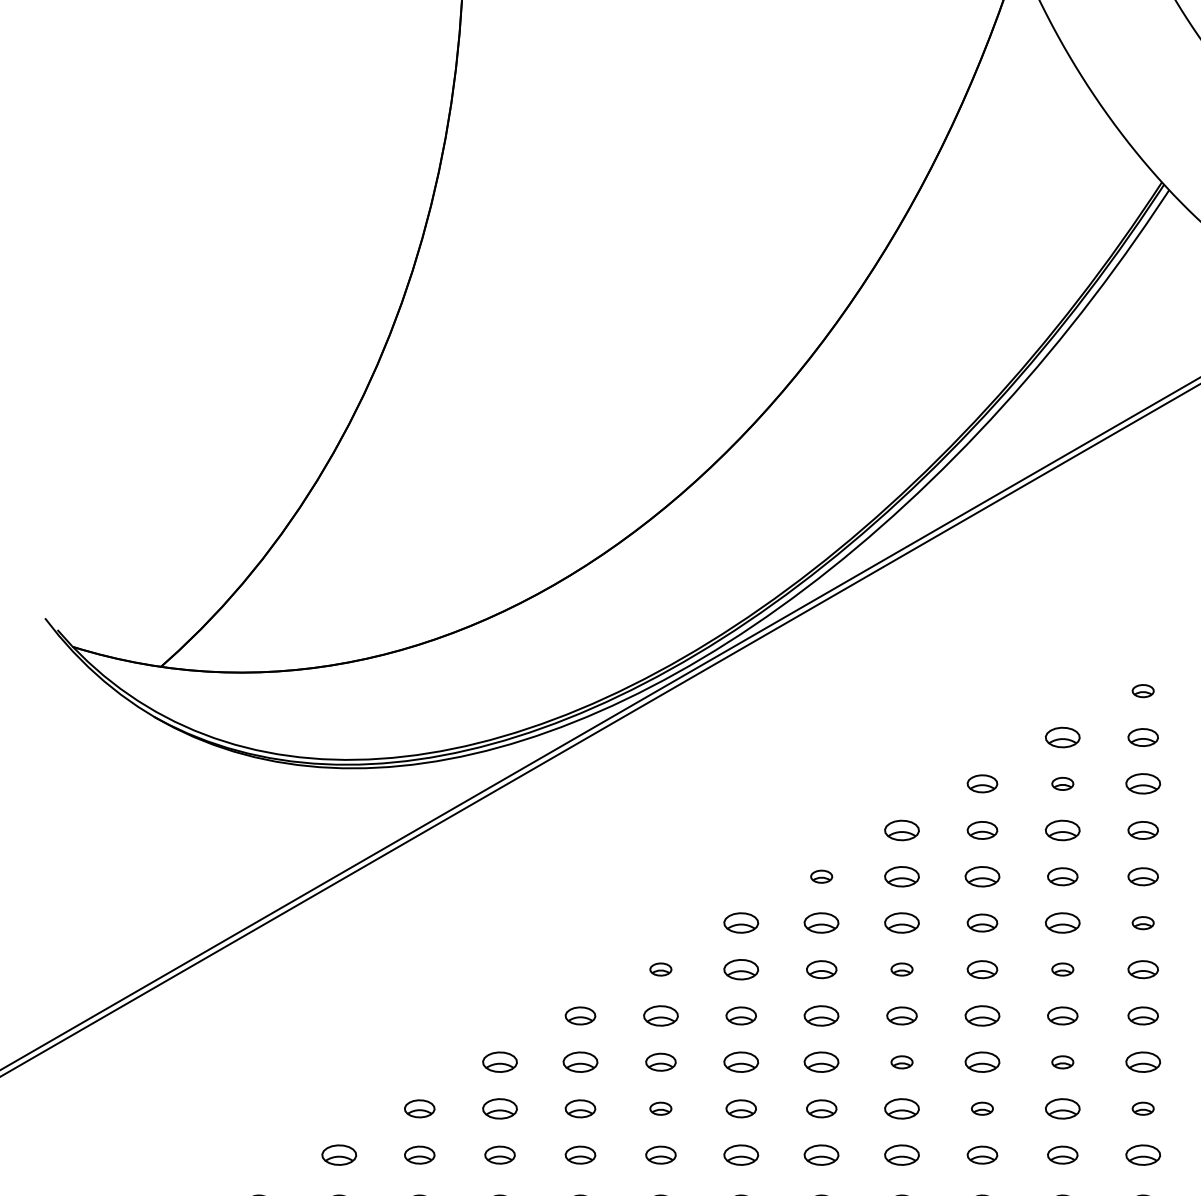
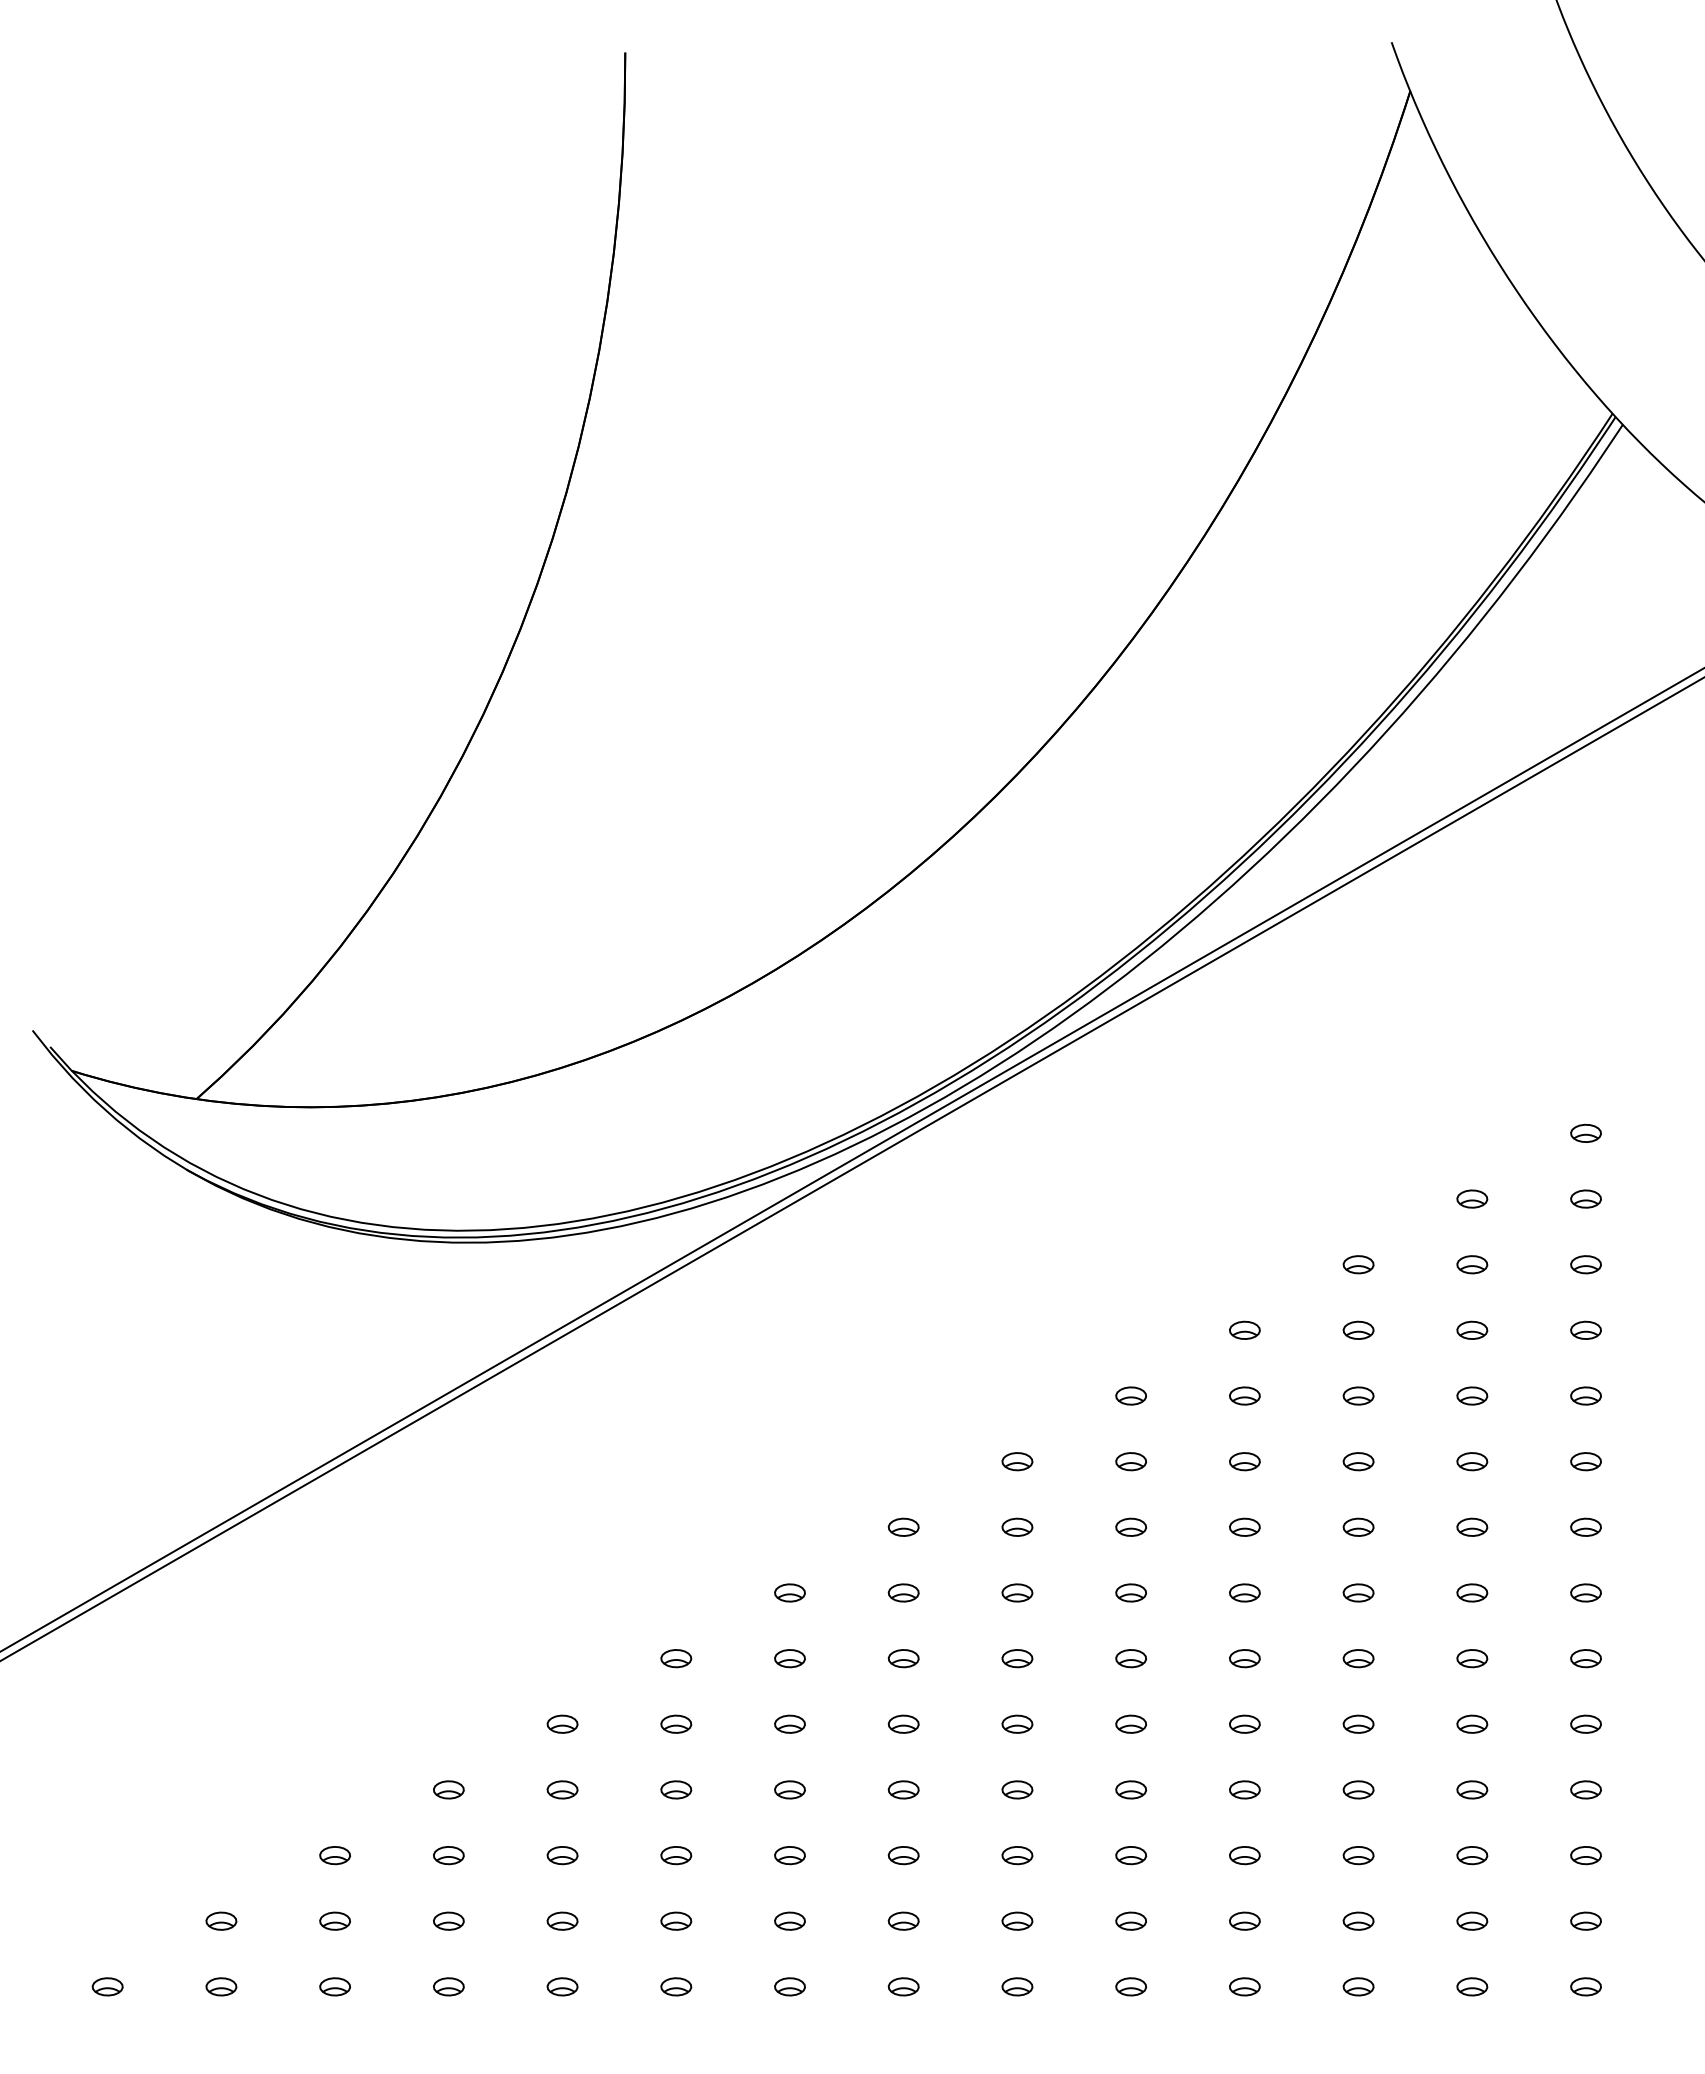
part: (1062, 737) -> (1472, 1198), size x0.62
part: (1142, 737) -> (1585, 1198), size x0.71
part: (982, 783) -> (1358, 1264), size x0.71
part: (1142, 783) -> (1585, 1264), size x0.62
part: (901, 829) -> (1244, 1329), size x0.62
part: (982, 829) -> (1358, 1329), size x0.71
part: (1062, 829) -> (1472, 1329), size x0.62
part: (1142, 829) -> (1585, 1329), size x0.71
part: (901, 876) -> (1244, 1395), size x0.62
part: (982, 876) -> (1358, 1395), size x0.62
part: (1062, 876) -> (1472, 1395), size x0.71
part: (1142, 876) -> (1585, 1395), size x0.71
part: (741, 923) -> (1017, 1461), size x0.62
part: (821, 923) -> (1131, 1461), size x0.62
part: (901, 923) -> (1244, 1461), size x0.62
part: (982, 923) -> (1358, 1461), size x0.71
part: (1062, 923) -> (1472, 1461), size x0.62
part: (741, 968) -> (1017, 1526), size x0.62
part: (821, 968) -> (1130, 1526), size x0.71
part: (982, 968) -> (1358, 1526), size x0.71
part: (1142, 968) -> (1585, 1526), size x0.71
part: (580, 1015) -> (789, 1592), size x0.71
part: (660, 1015) -> (903, 1592), size x0.62
part: (741, 1015) -> (1017, 1592), size x0.71
part: (821, 1015) -> (1131, 1592), size x0.62
part: (901, 1015) -> (1244, 1592), size x0.71
part: (982, 1015) -> (1358, 1592), size x0.62
part: (1062, 1015) -> (1472, 1592), size x0.71
part: (1142, 1015) -> (1585, 1592), size x0.71
part: (500, 1062) -> (676, 1658), size x0.62
part: (580, 1062) -> (789, 1658), size x0.62
part: (660, 1062) -> (903, 1658), size x0.71
part: (741, 1062) -> (1017, 1658), size x0.62
part: (821, 1062) -> (1131, 1658), size x0.62
part: (982, 1062) -> (1358, 1658), size x0.62
part: (1142, 1062) -> (1585, 1658), size x0.62
part: (419, 1108) -> (562, 1723), size x0.71
part: (500, 1108) -> (676, 1723), size x0.62
part: (580, 1108) -> (789, 1723), size x0.71
part: (741, 1108) -> (1017, 1723), size x0.71
part: (821, 1108) -> (1130, 1723), size x0.71
part: (901, 1108) -> (1244, 1723), size x0.62
part: (1062, 1108) -> (1472, 1723), size x0.62
part: (339, 1154) -> (448, 1789), size x0.62
part: (419, 1154) -> (562, 1789), size x0.71
part: (500, 1154) -> (676, 1789), size x0.71
part: (580, 1154) -> (789, 1789), size x0.71
part: (660, 1154) -> (903, 1789), size x0.71
part: (741, 1154) -> (1017, 1789), size x0.62
part: (821, 1154) -> (1131, 1789), size x0.62
part: (901, 1154) -> (1244, 1789), size x0.62
part: (982, 1154) -> (1358, 1789), size x0.71
part: (1062, 1154) -> (1472, 1789), size x0.71
part: (1142, 1154) -> (1585, 1789), size x0.62

